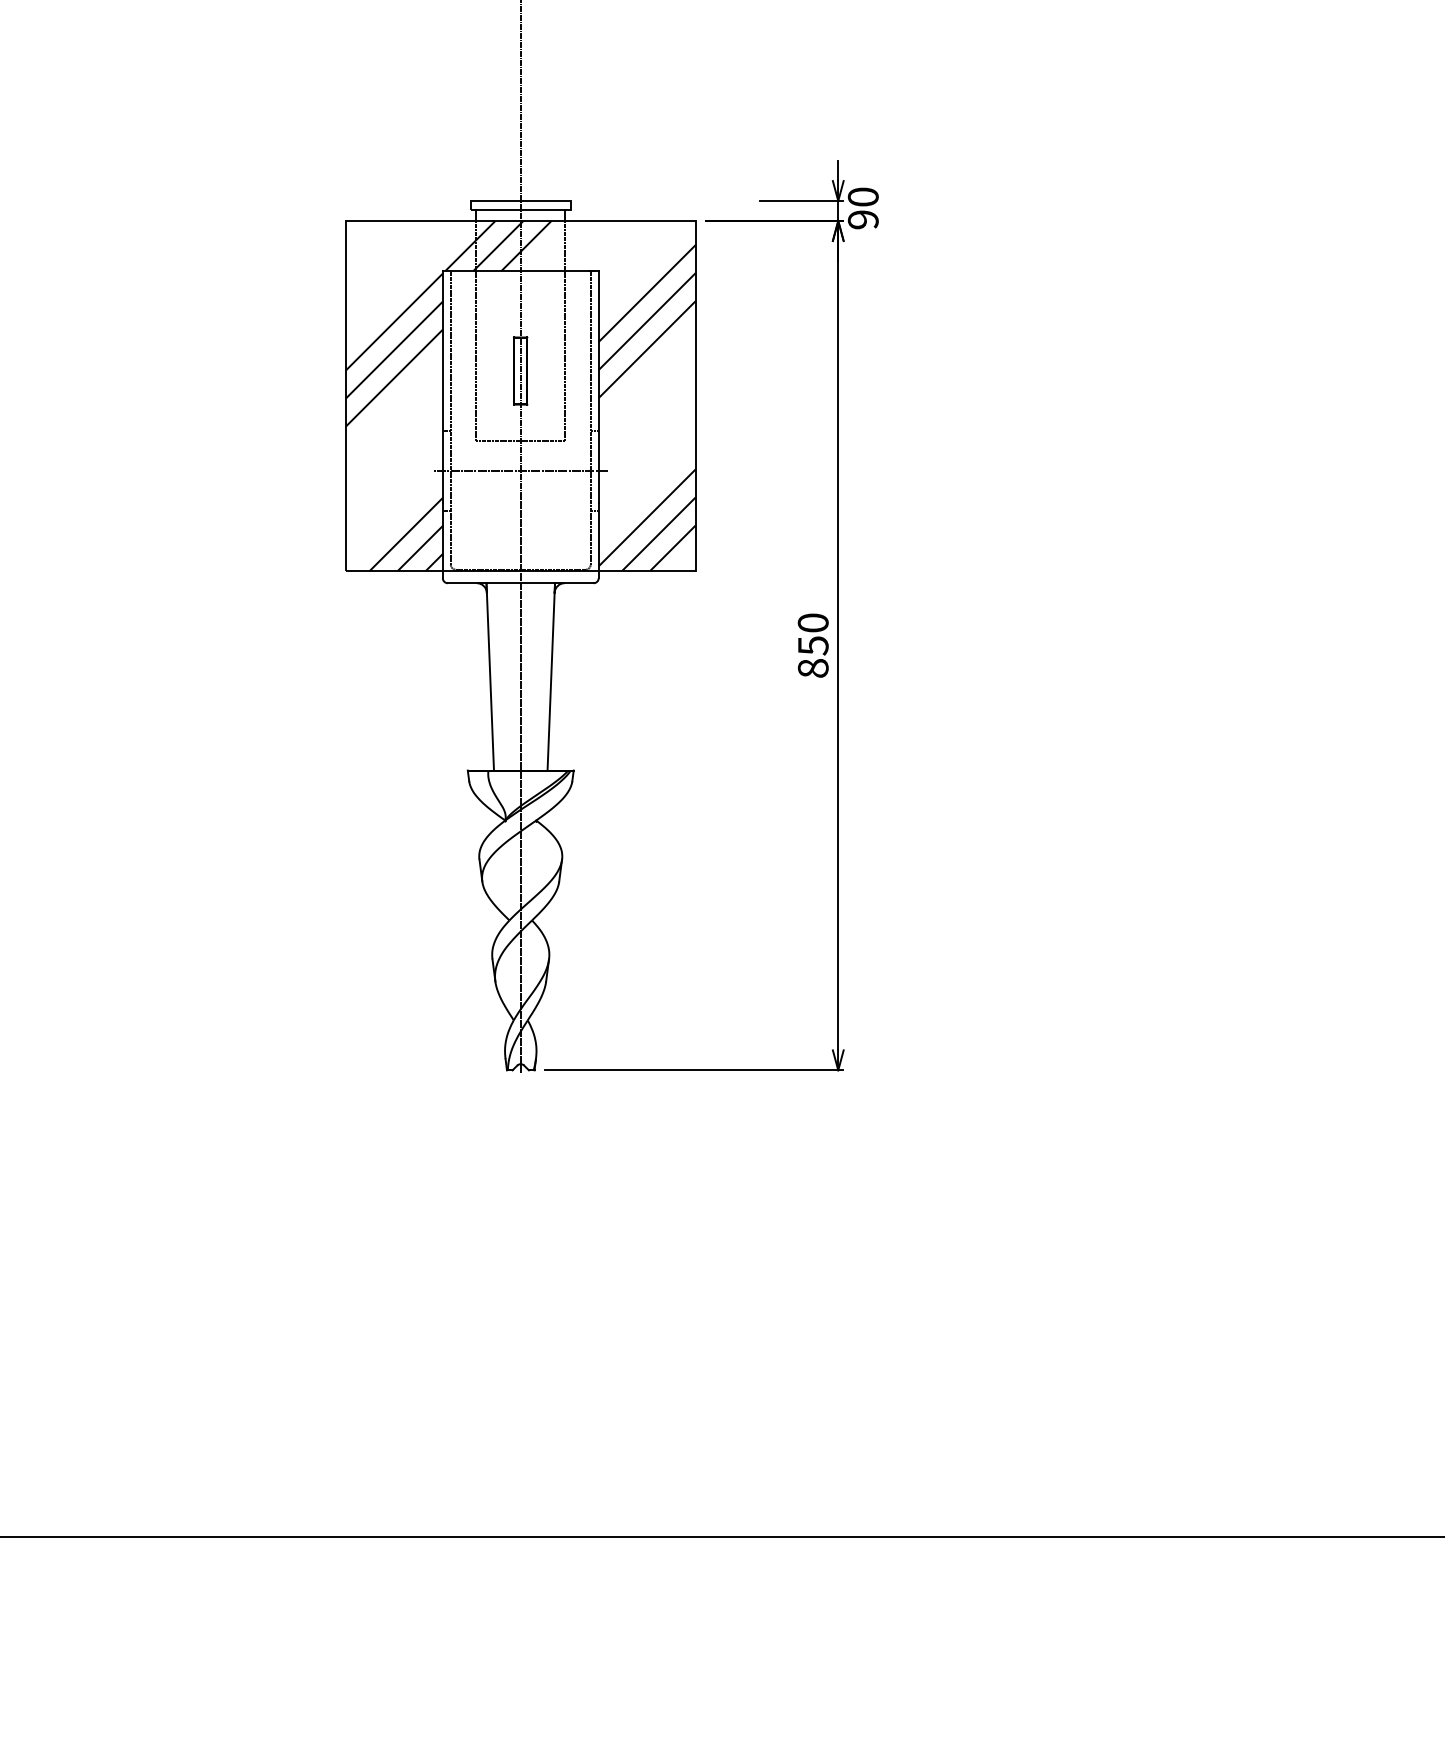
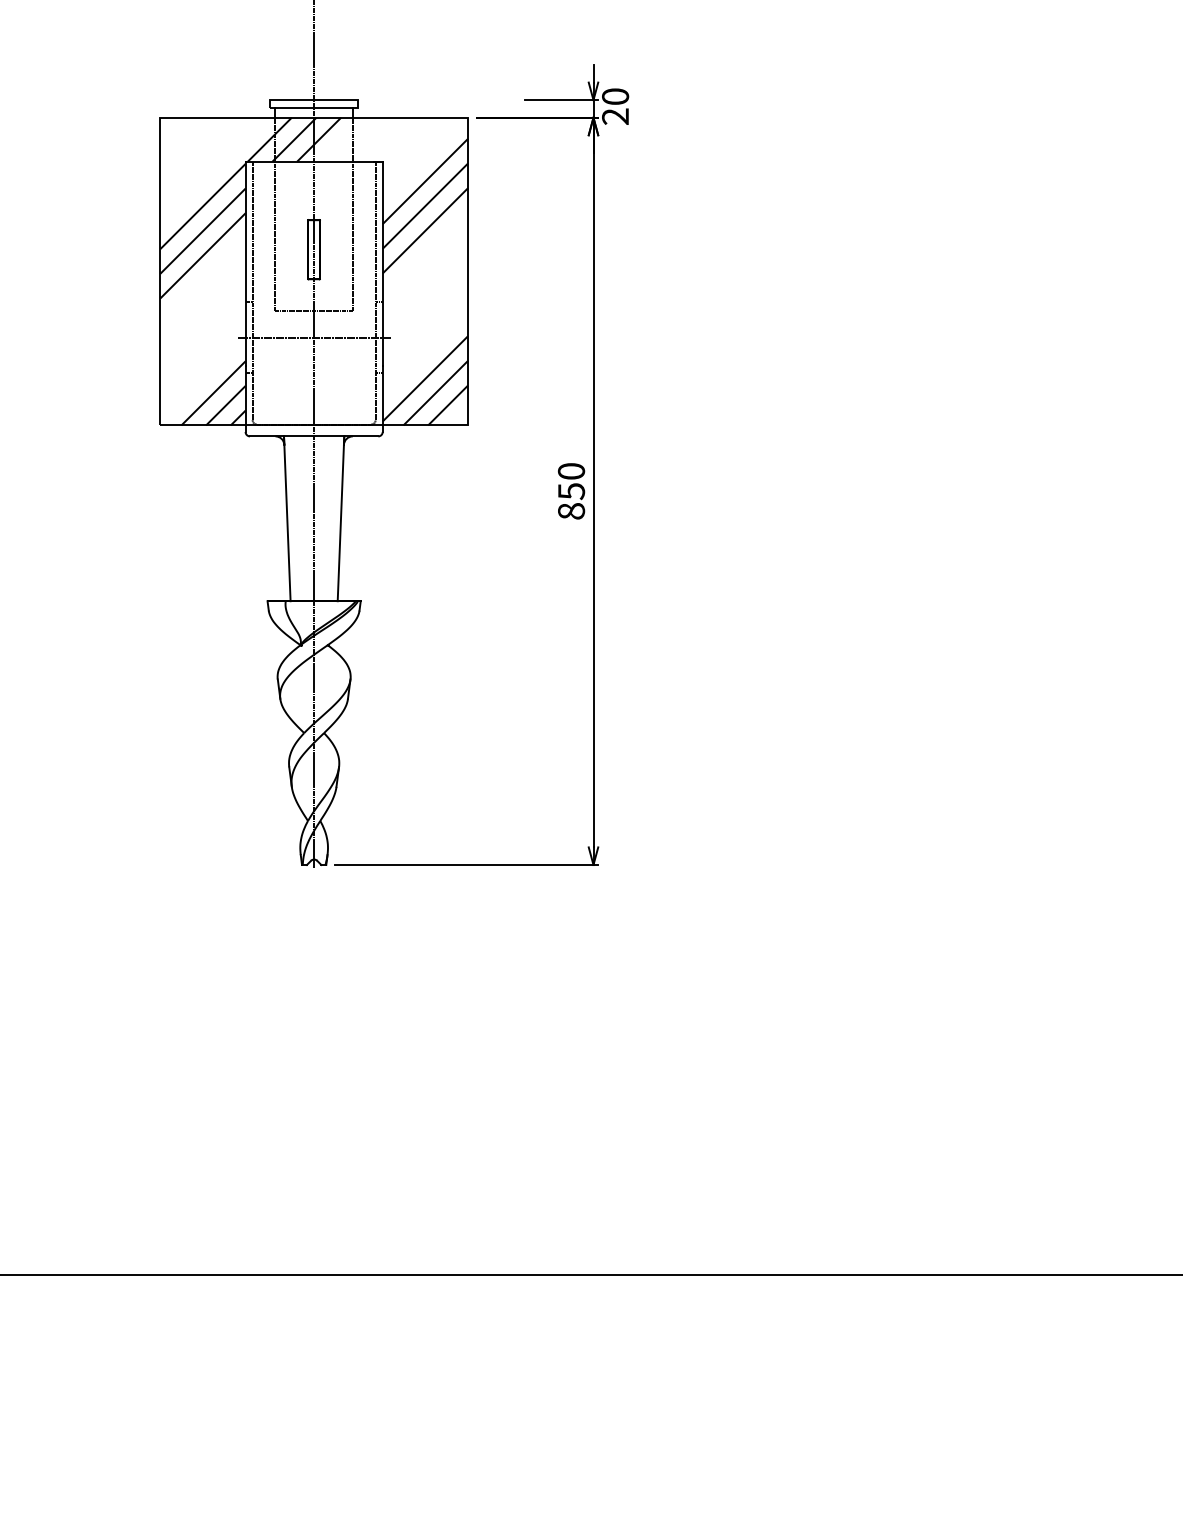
text: (863, 219) -> (615, 116), 90 -> 20

